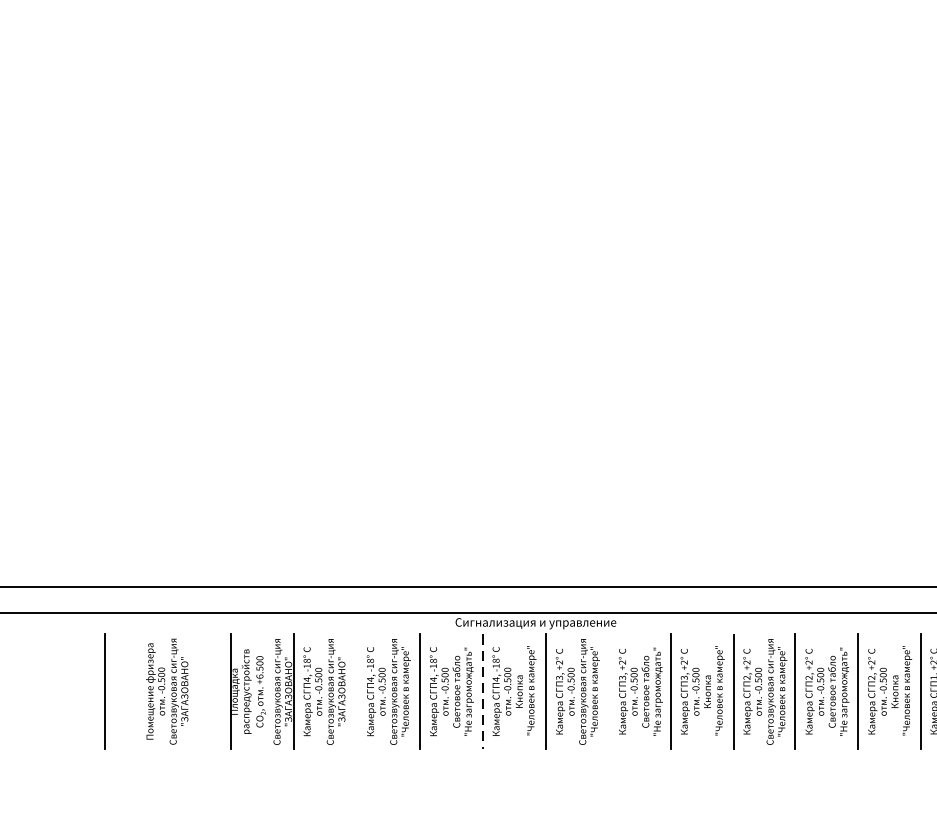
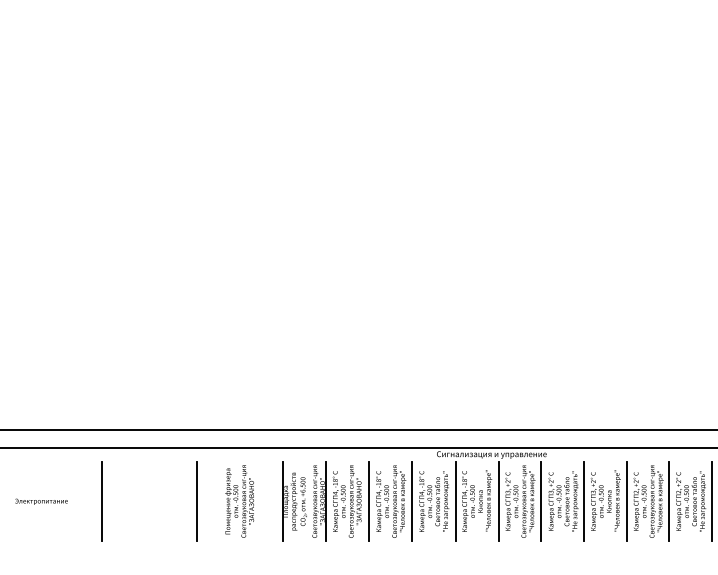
line: (357, 691) -> (369, 501), added
line: (608, 691) -> (541, 501), added
line: (482, 693) -> (455, 502), dashed -> solid

